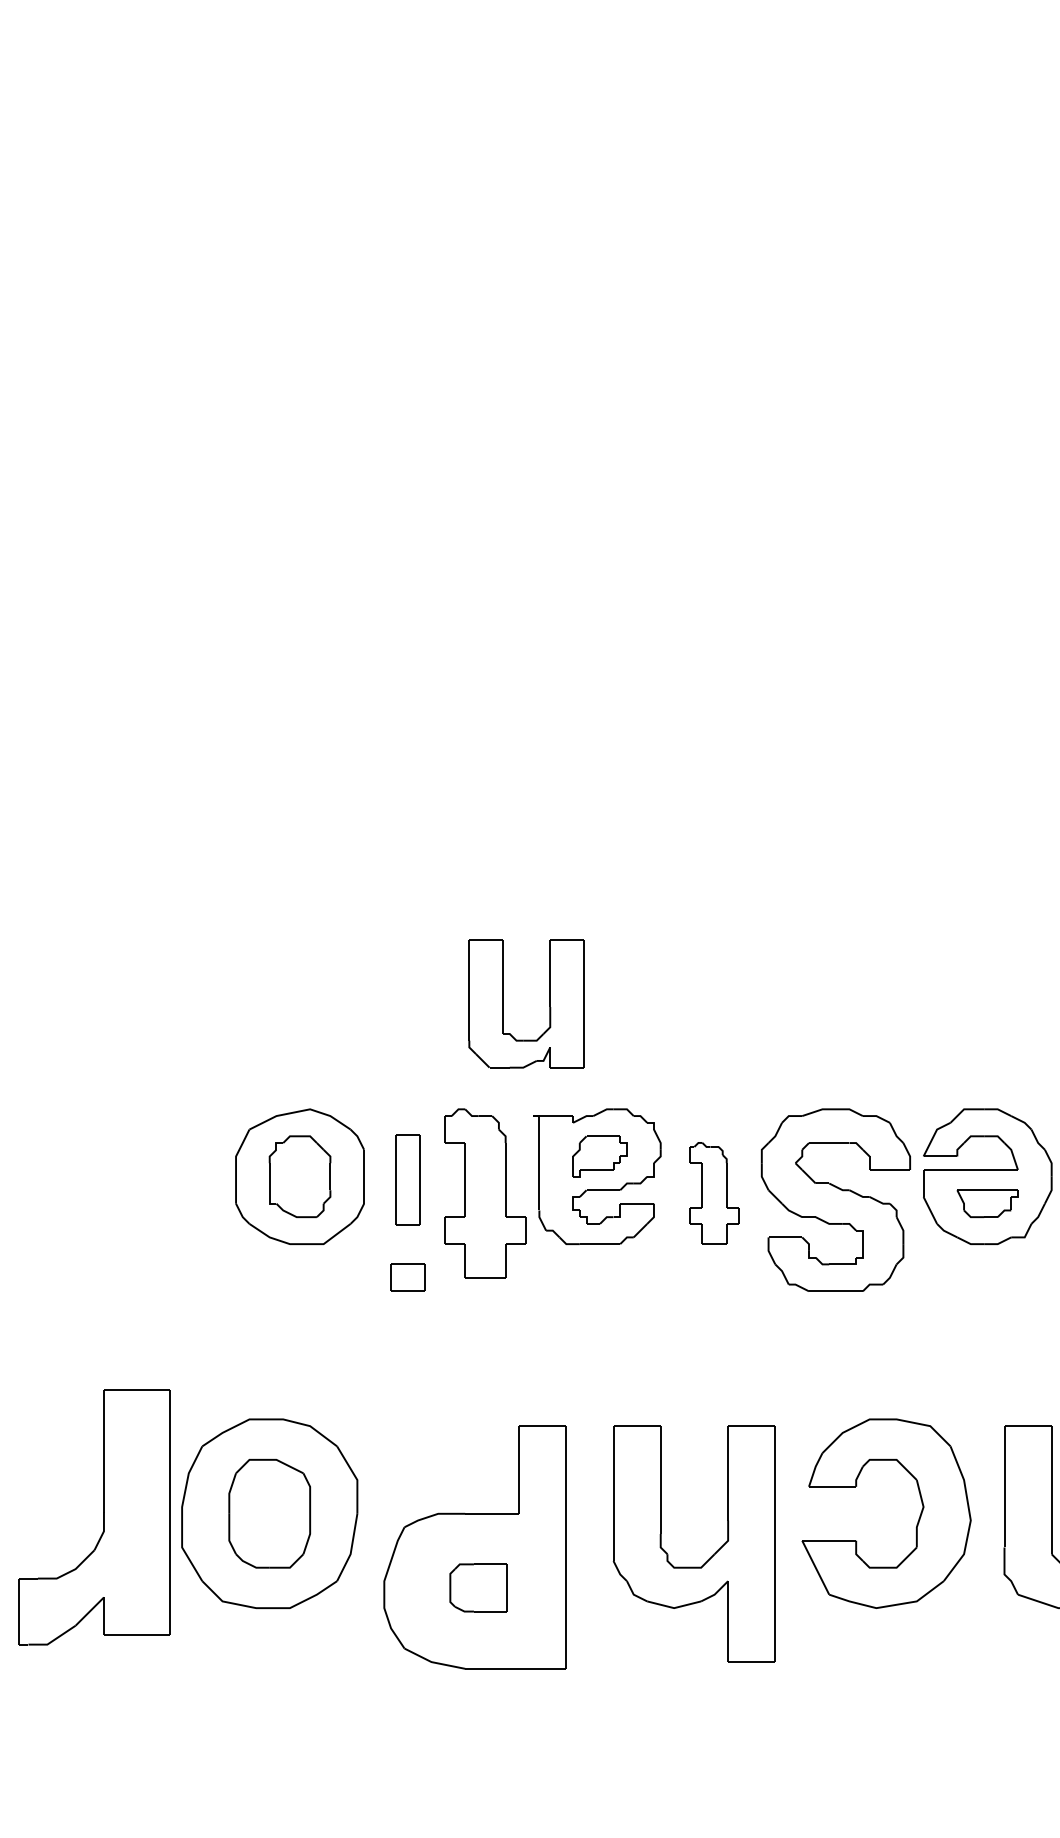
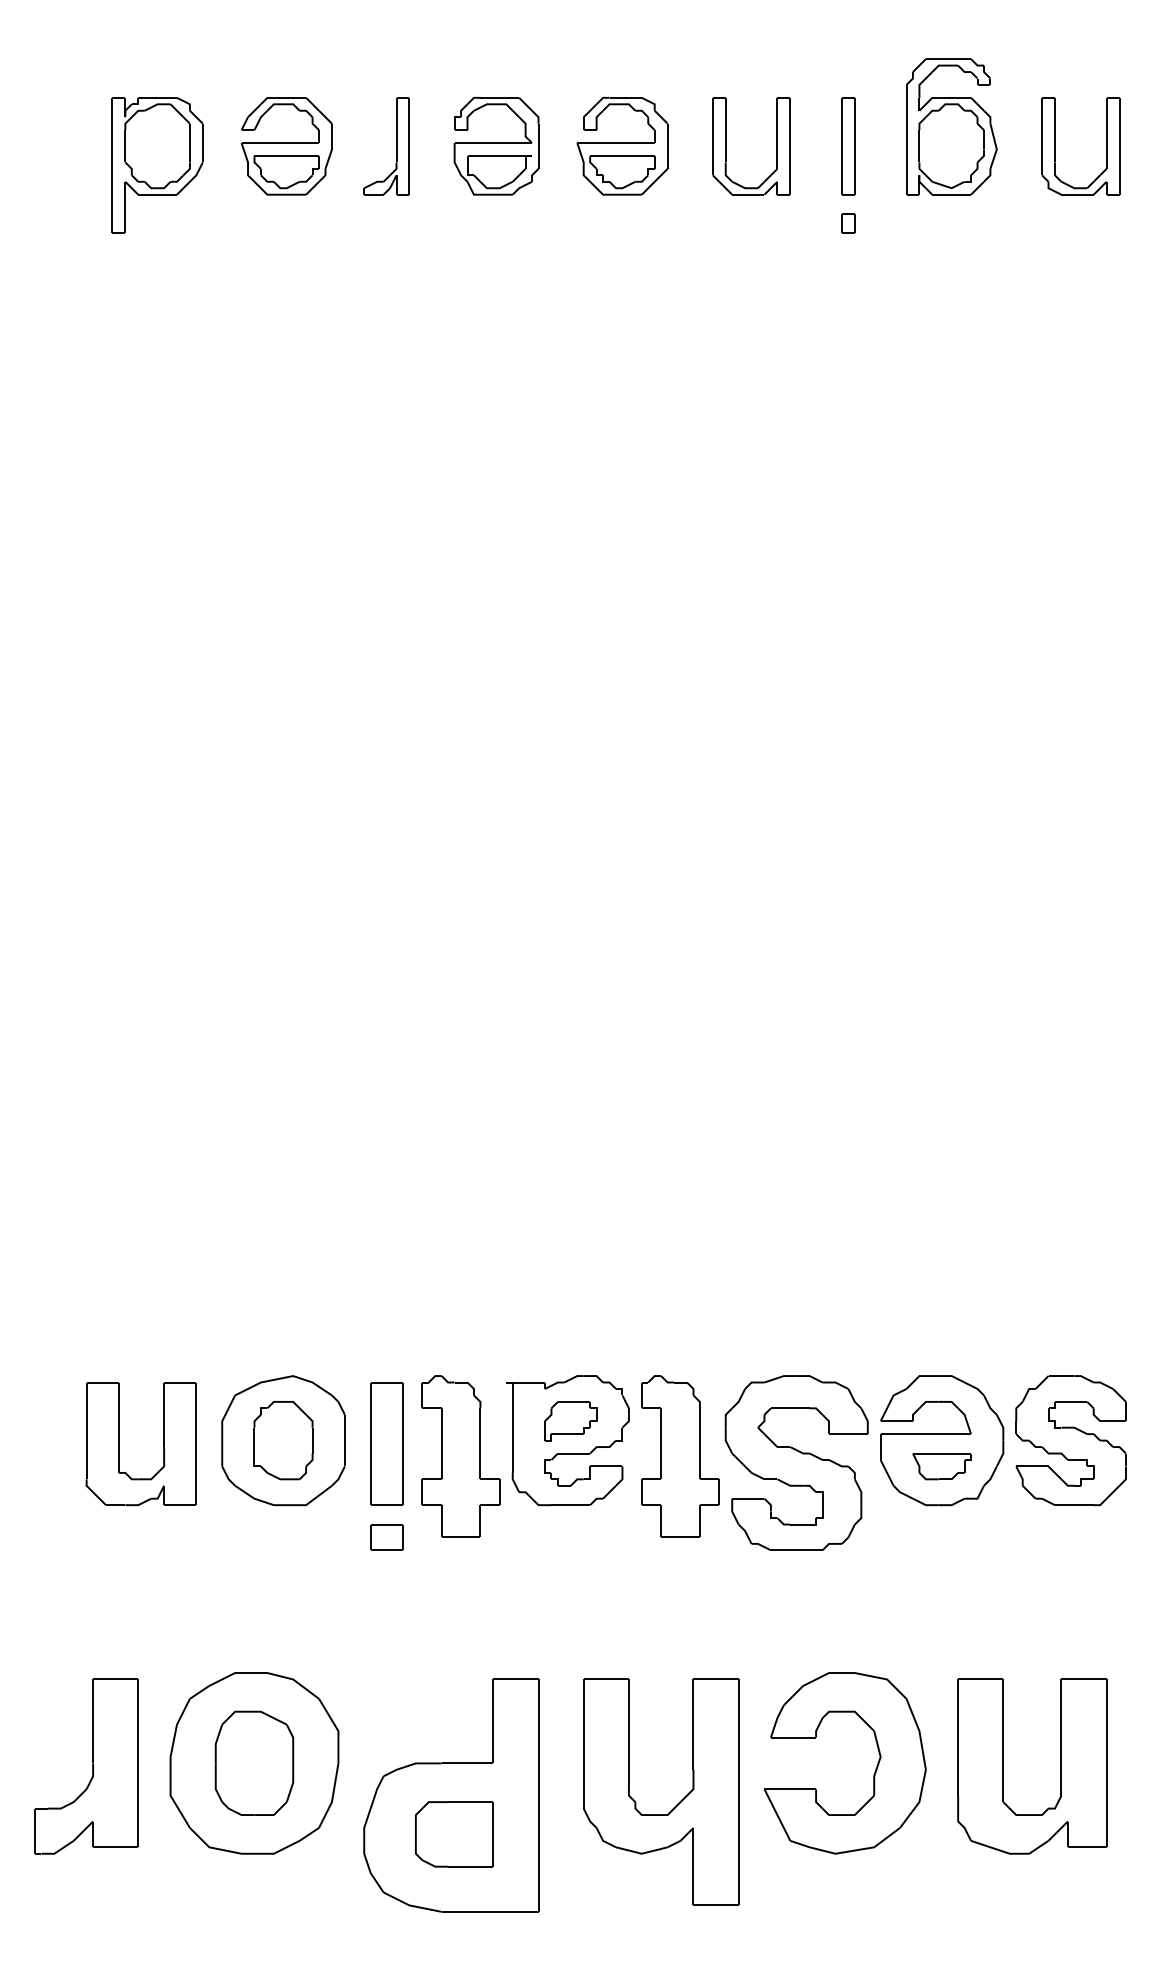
part: (503, 1004) -> (119, 1444), moved
part: (407, 1179) -> (386, 1443), size x1.43
part: (714, 1193) -> (680, 1456), size x1.67
part: (94, 1517) -> (86, 1766), size x0.71
part: (478, 1588) -> (454, 1834), size x1.43

